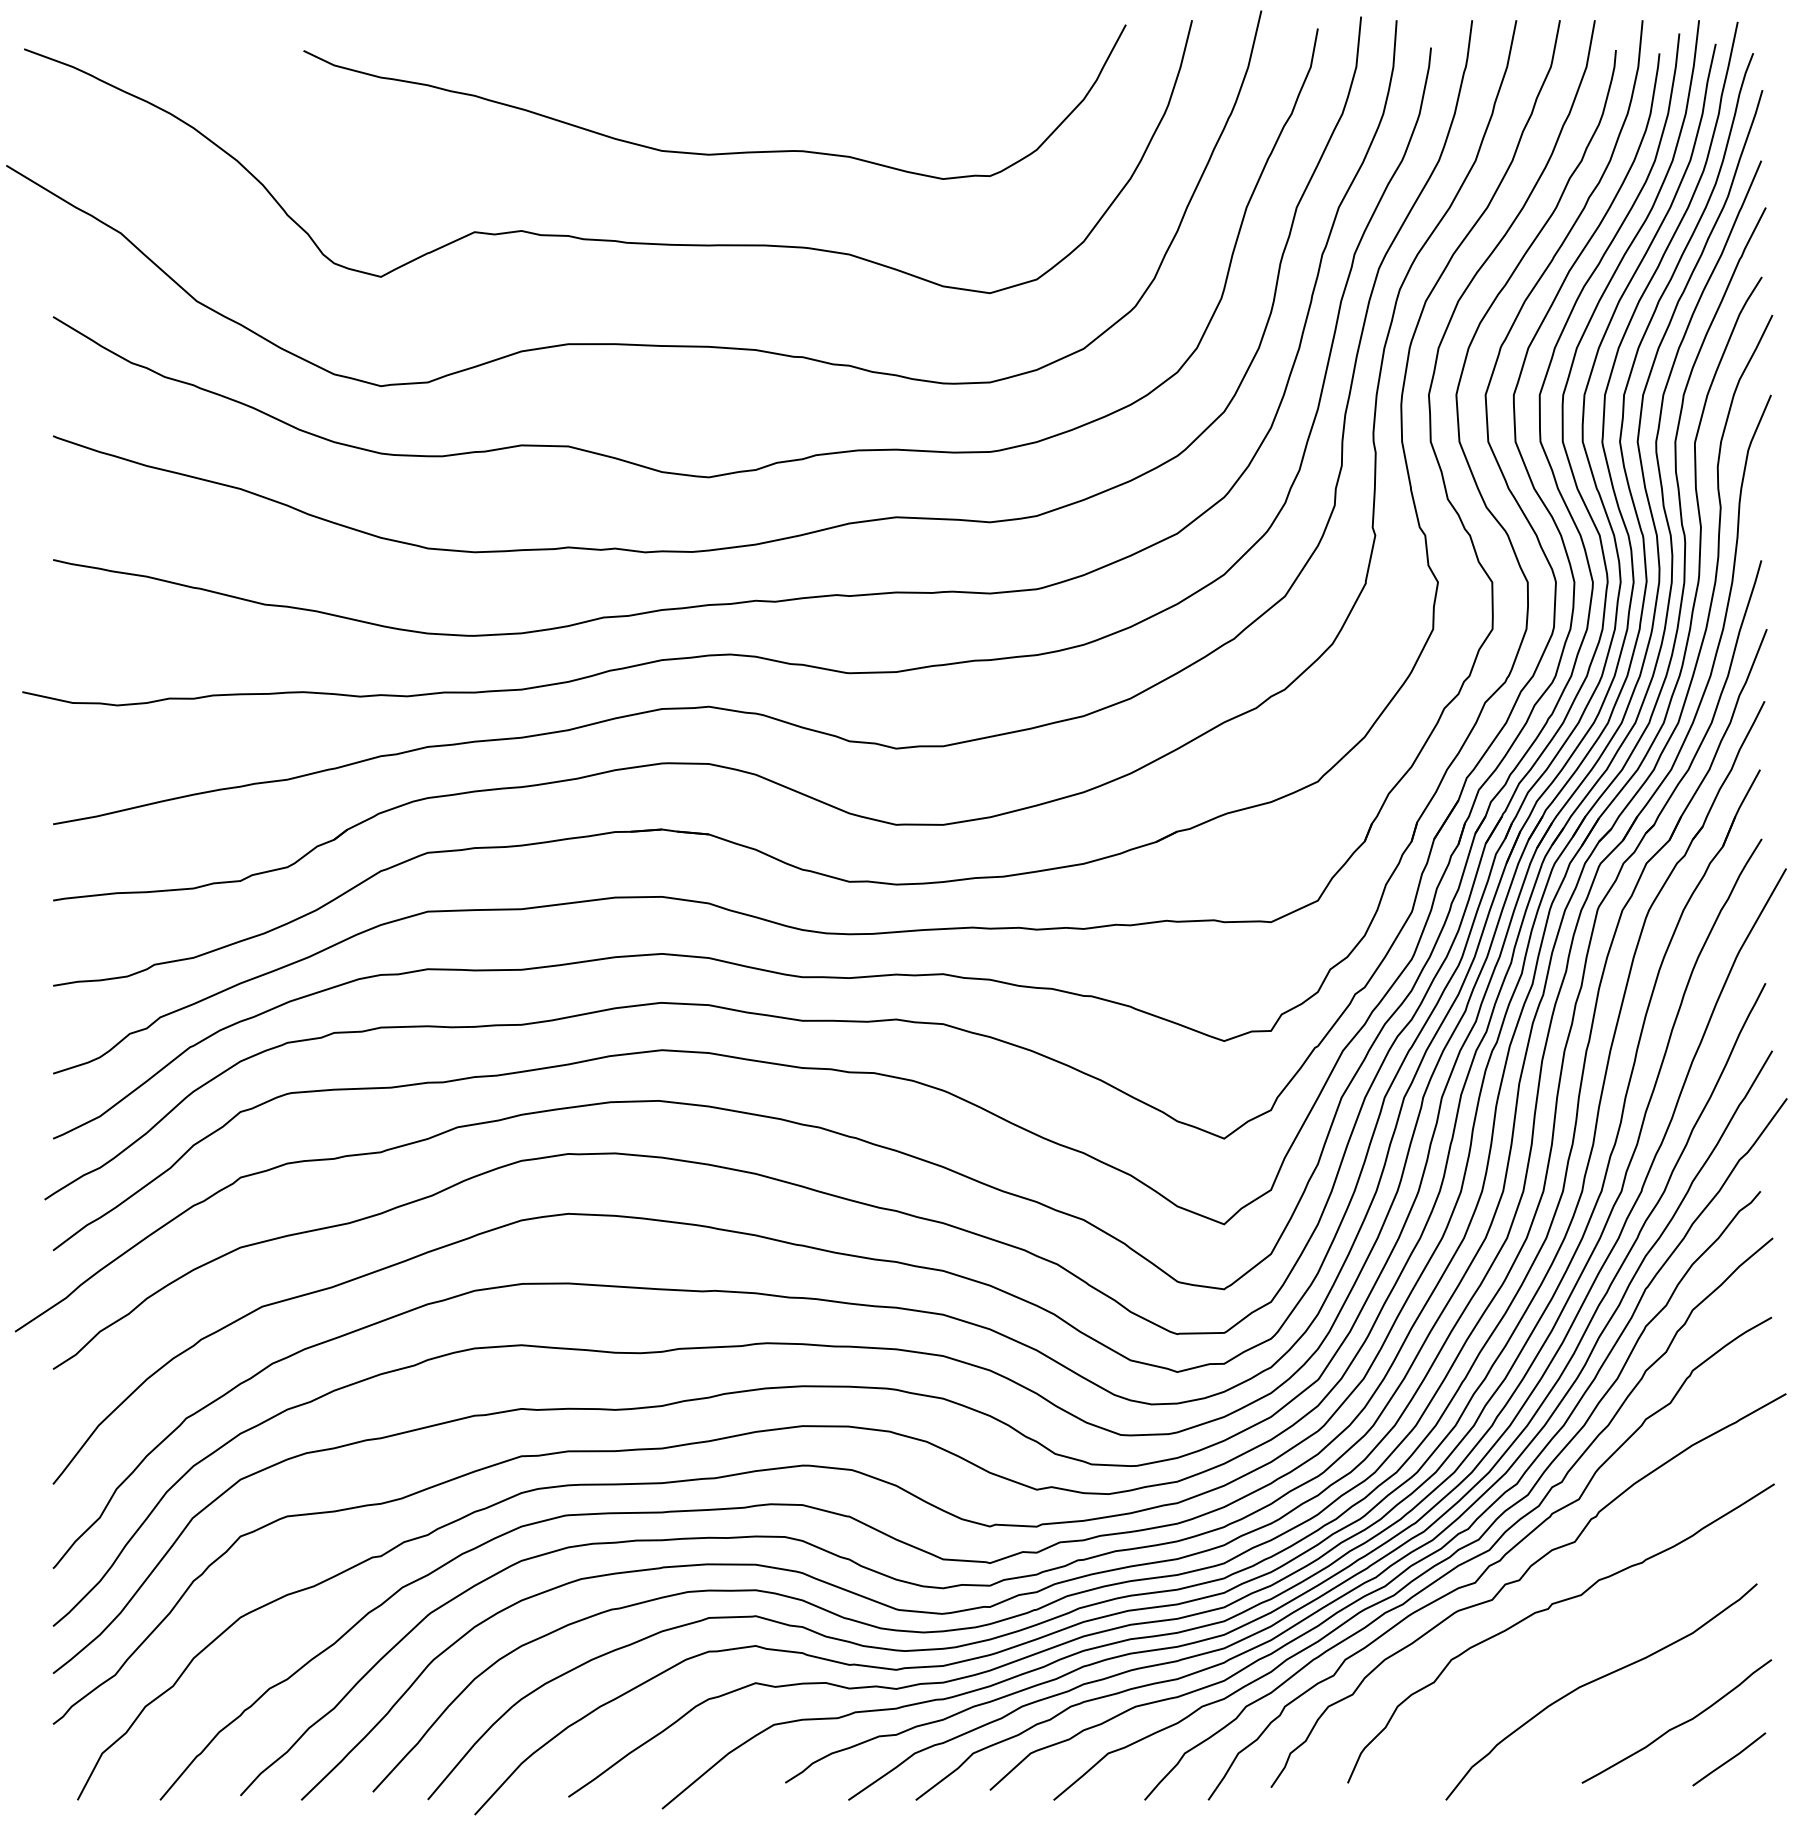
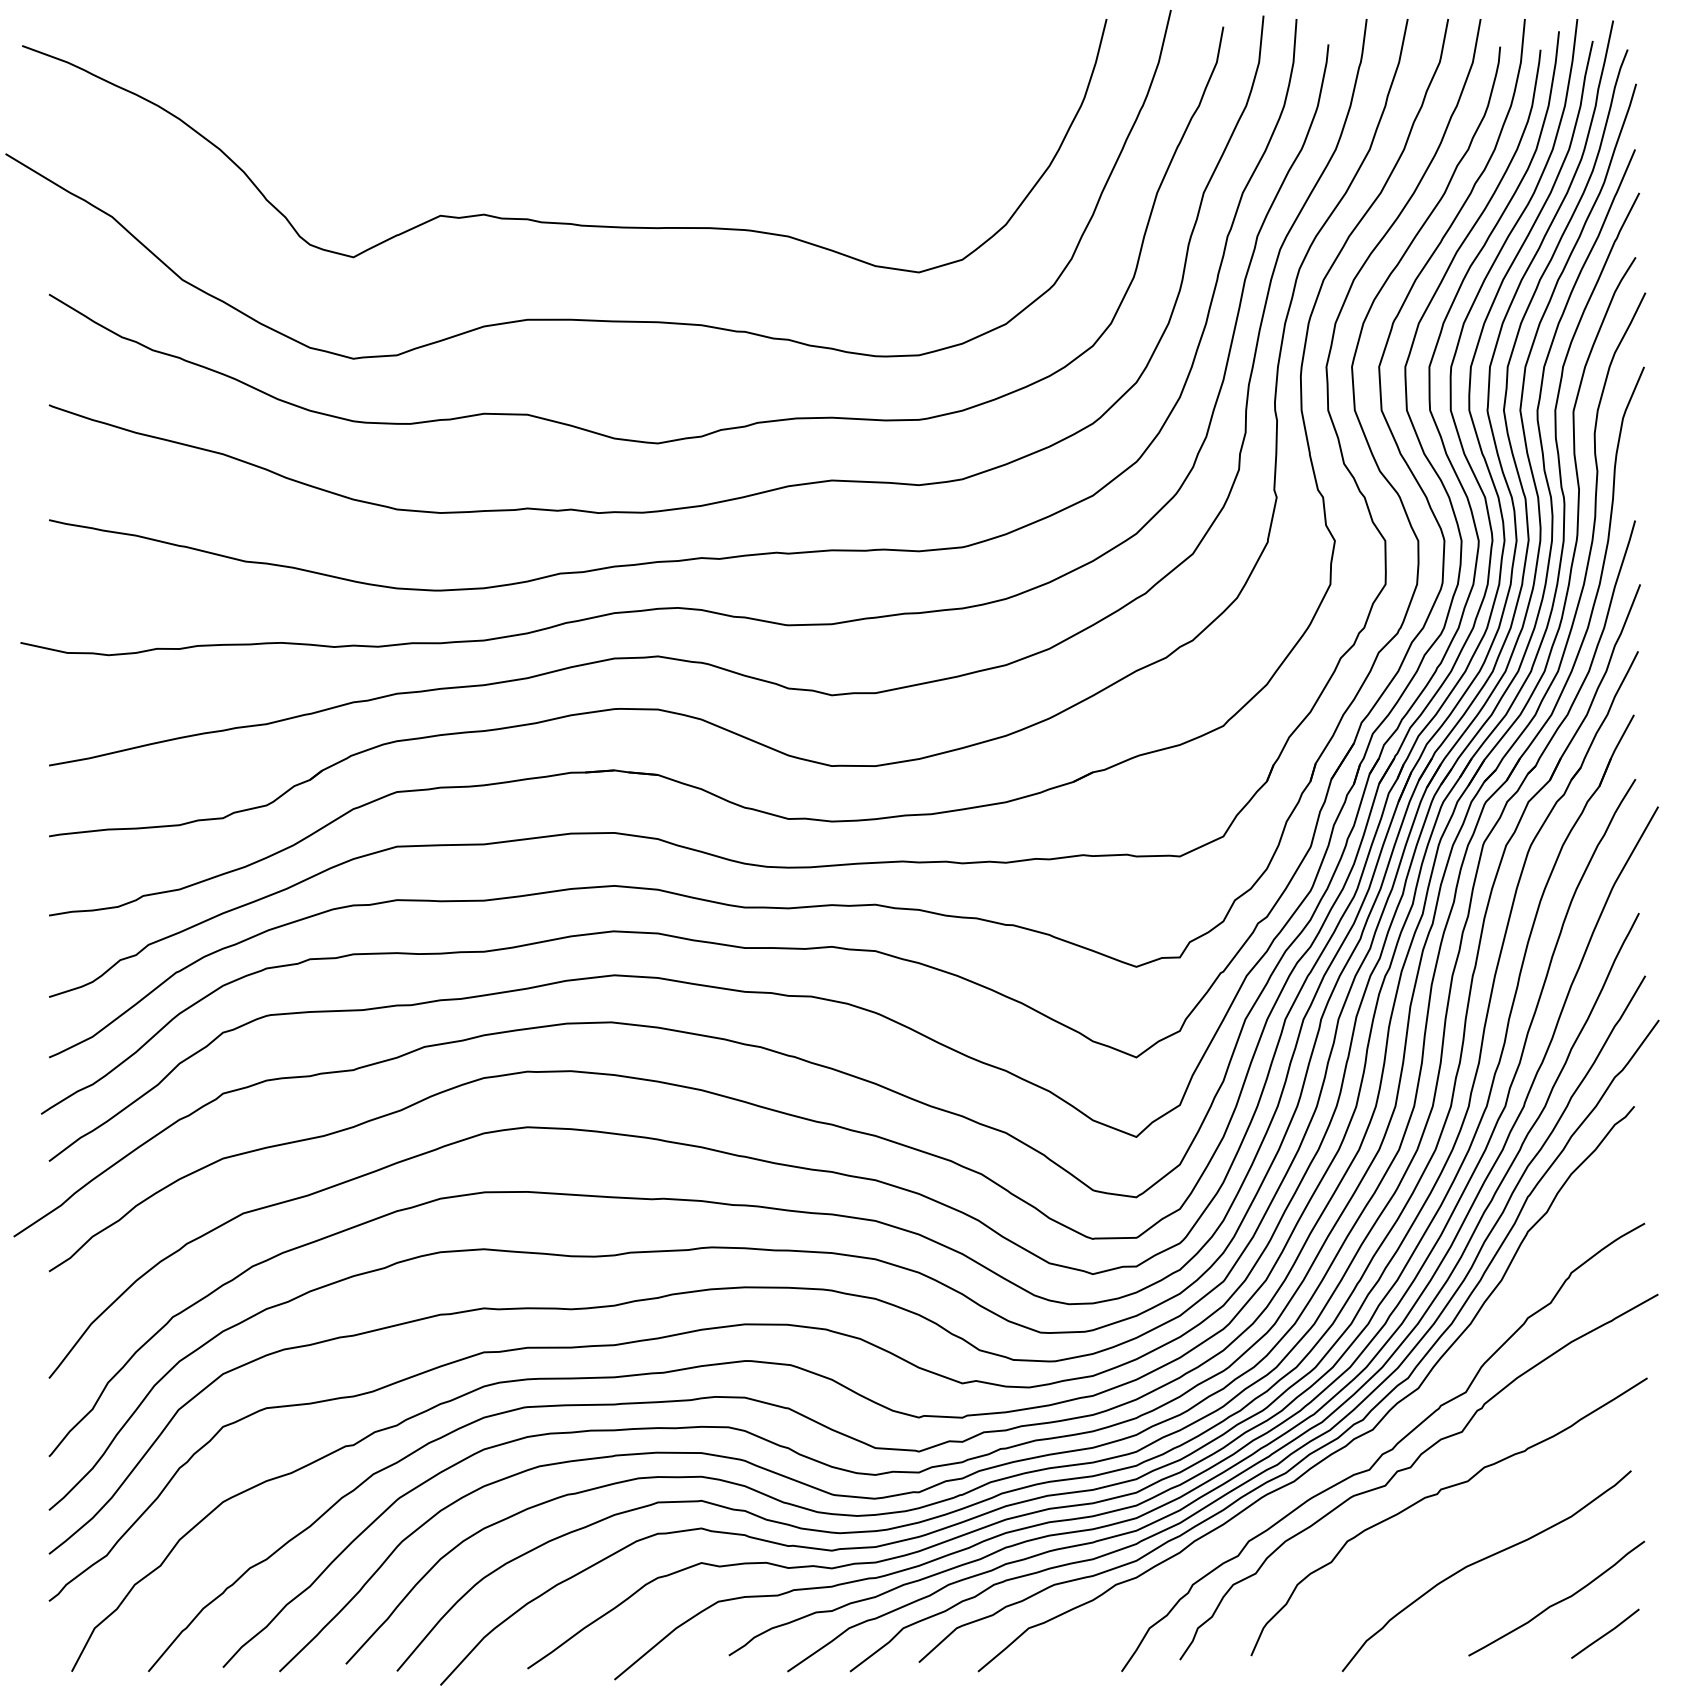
curve: (714, 153) -> (663, 142), removed
curve: (1476, 1555) -> (1370, 1444), removed

